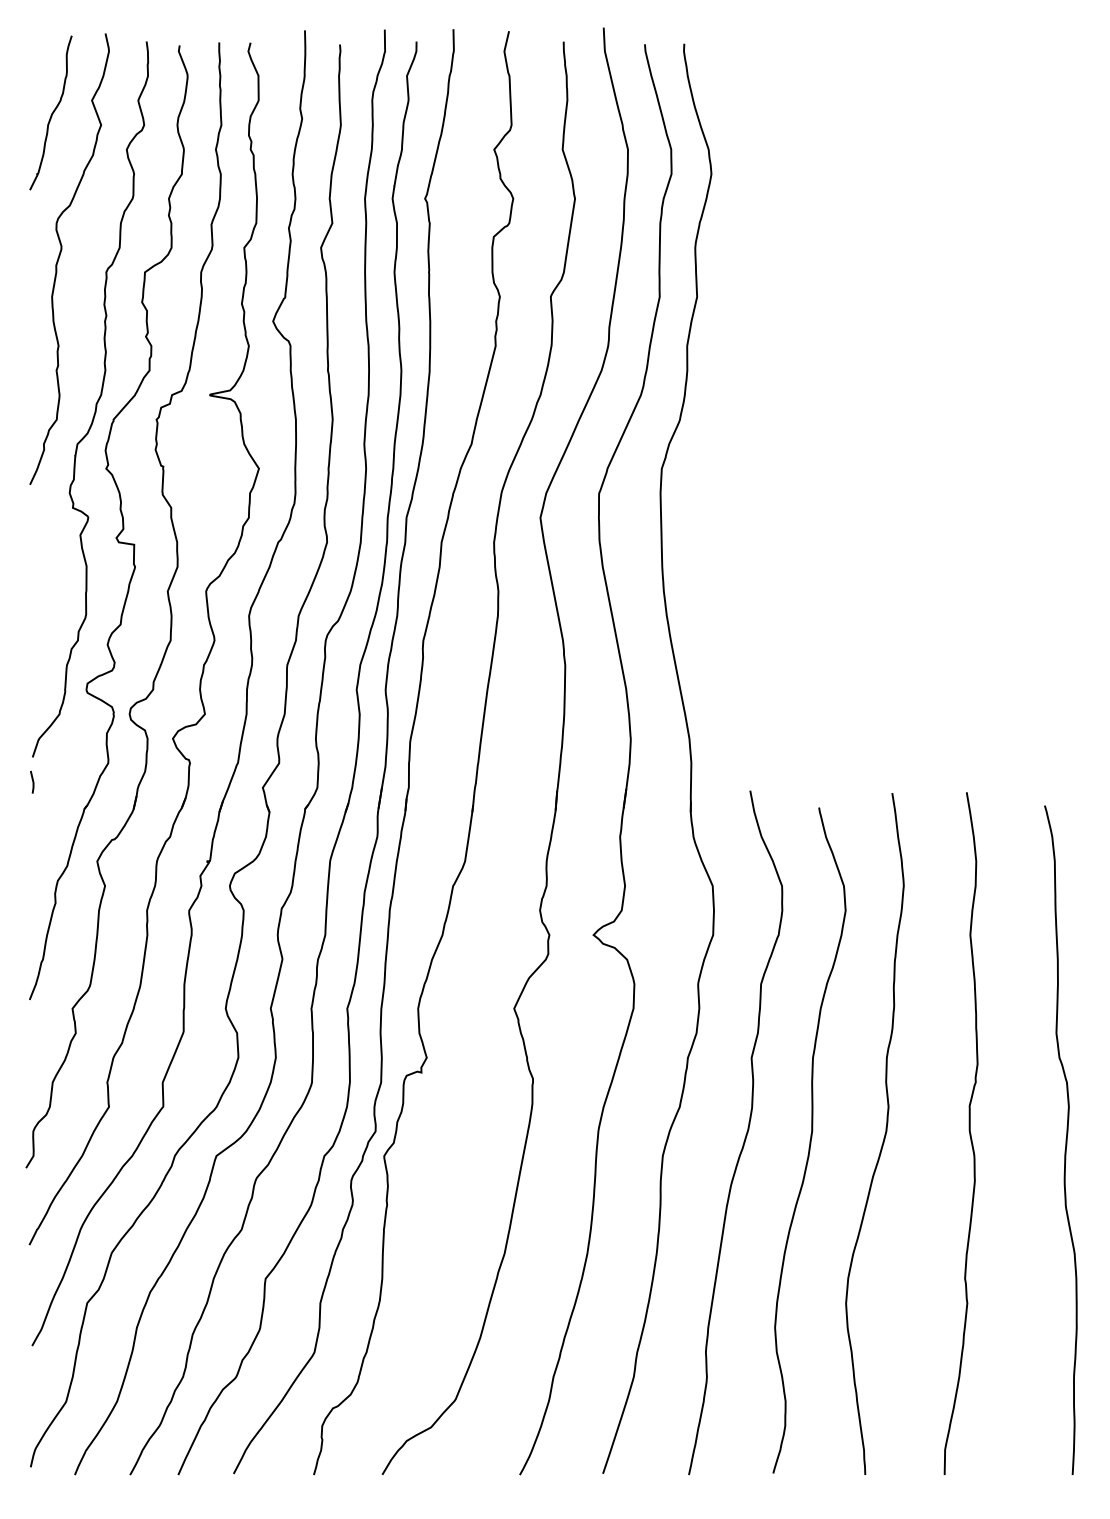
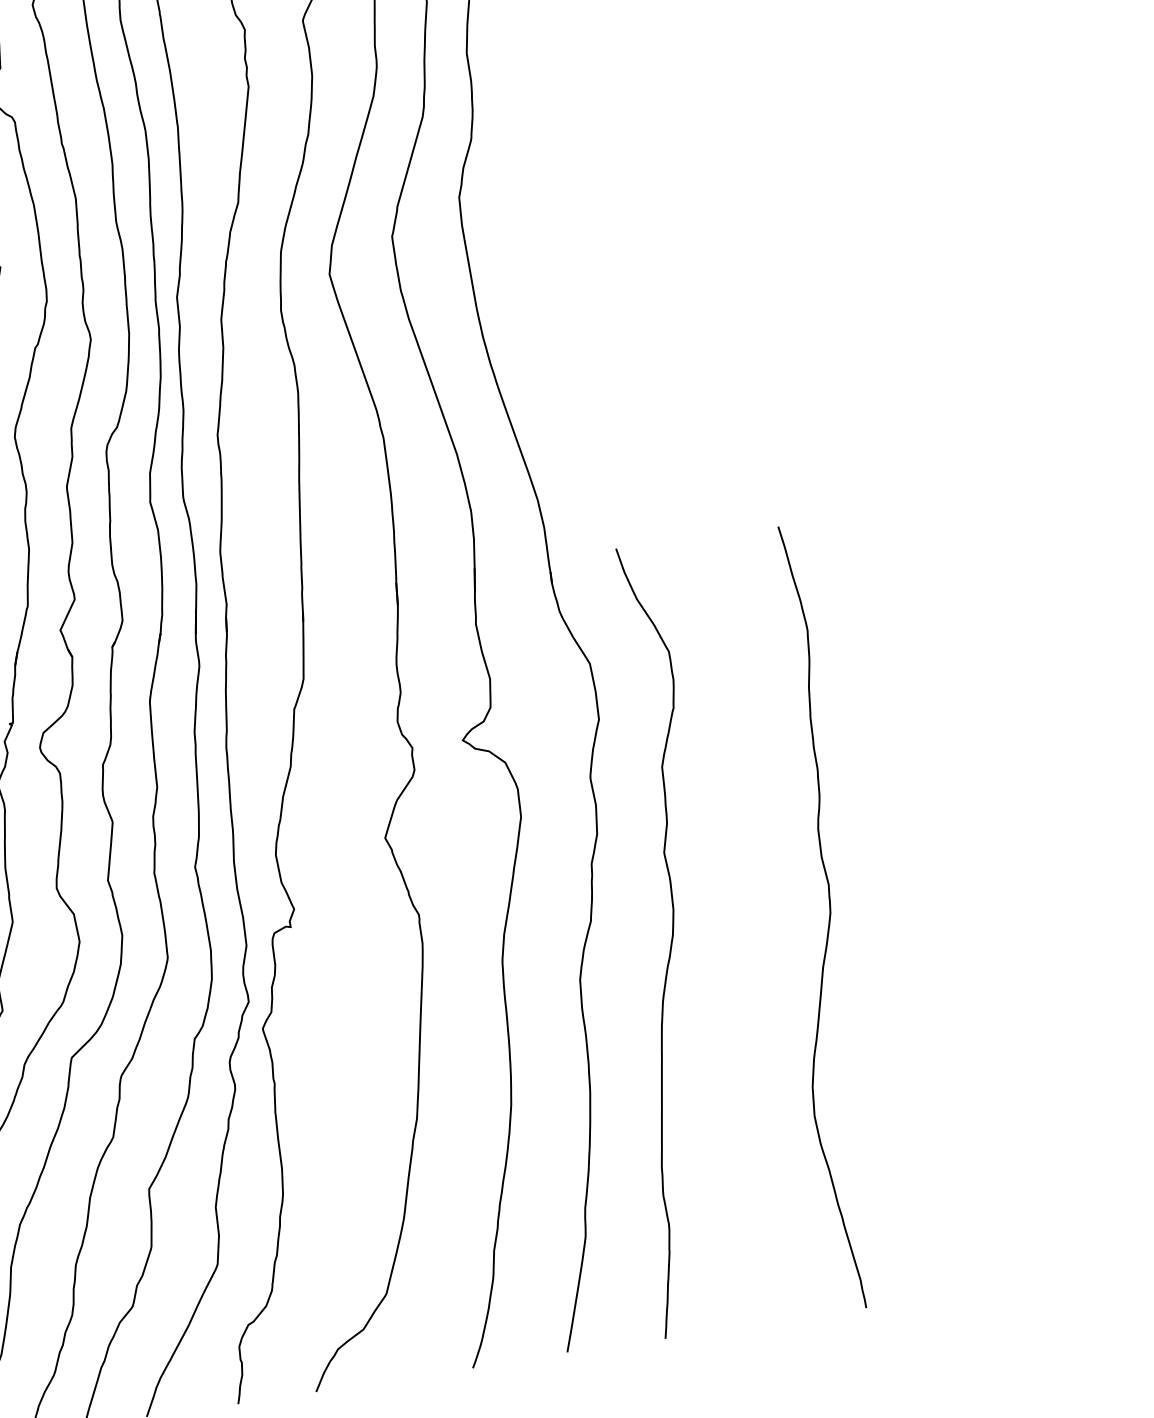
curve: (968, 1130) -> (923, 897), removed
curve: (1065, 1139) -> (1035, 891), removed
curve: (809, 1140) -> (744, 936), removed

